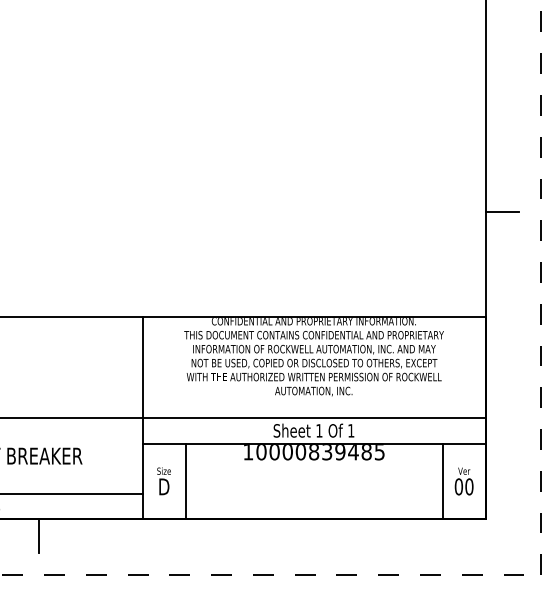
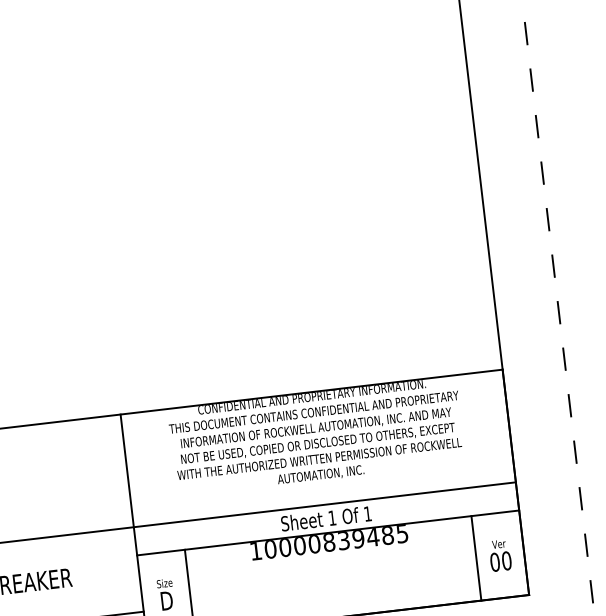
line: (502, 212) -> (507, 250), removed

